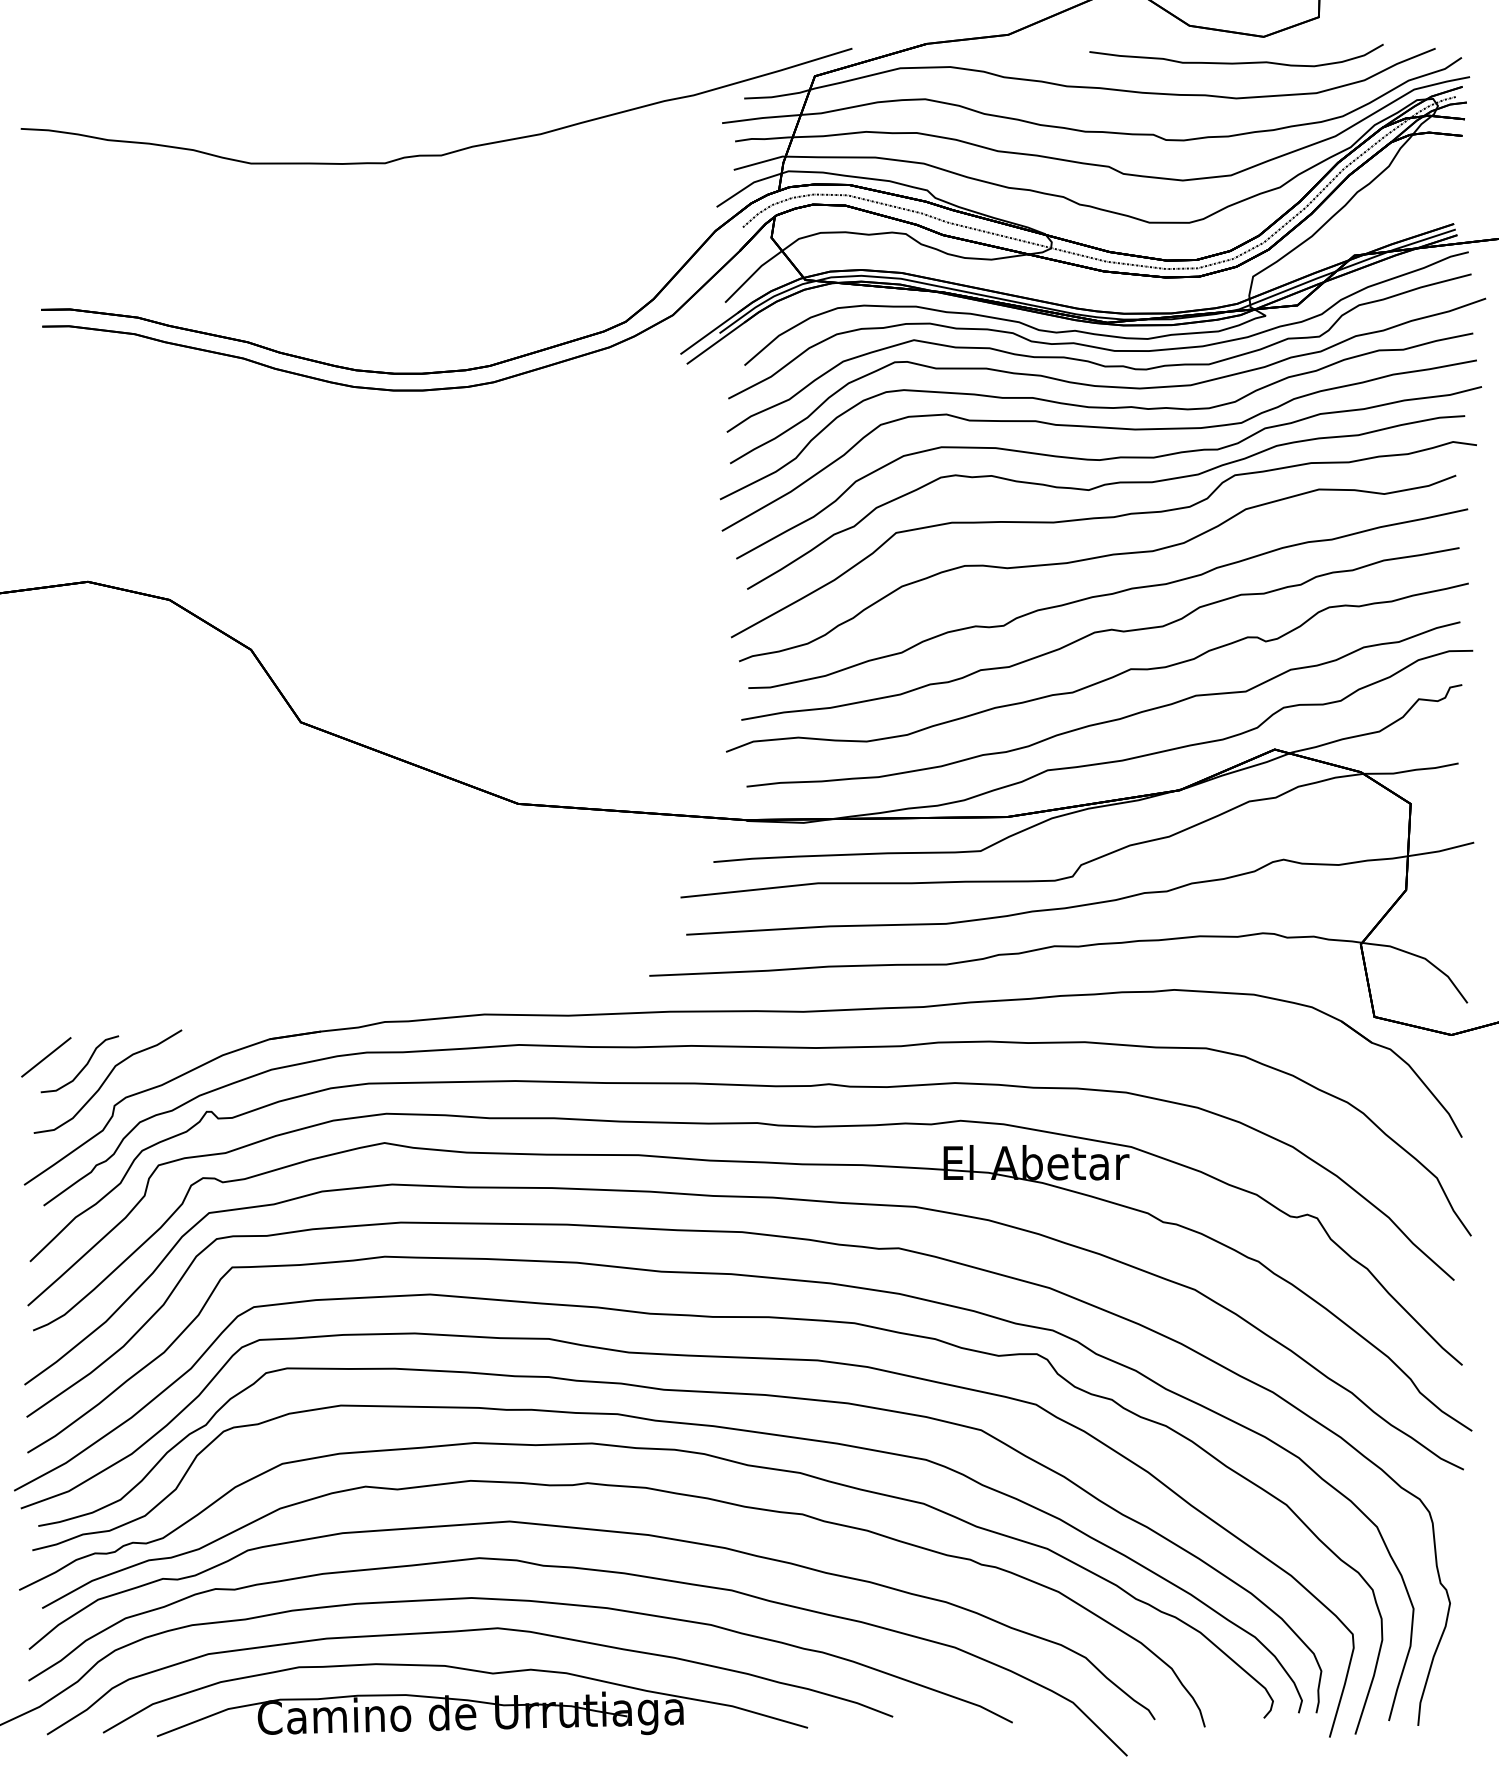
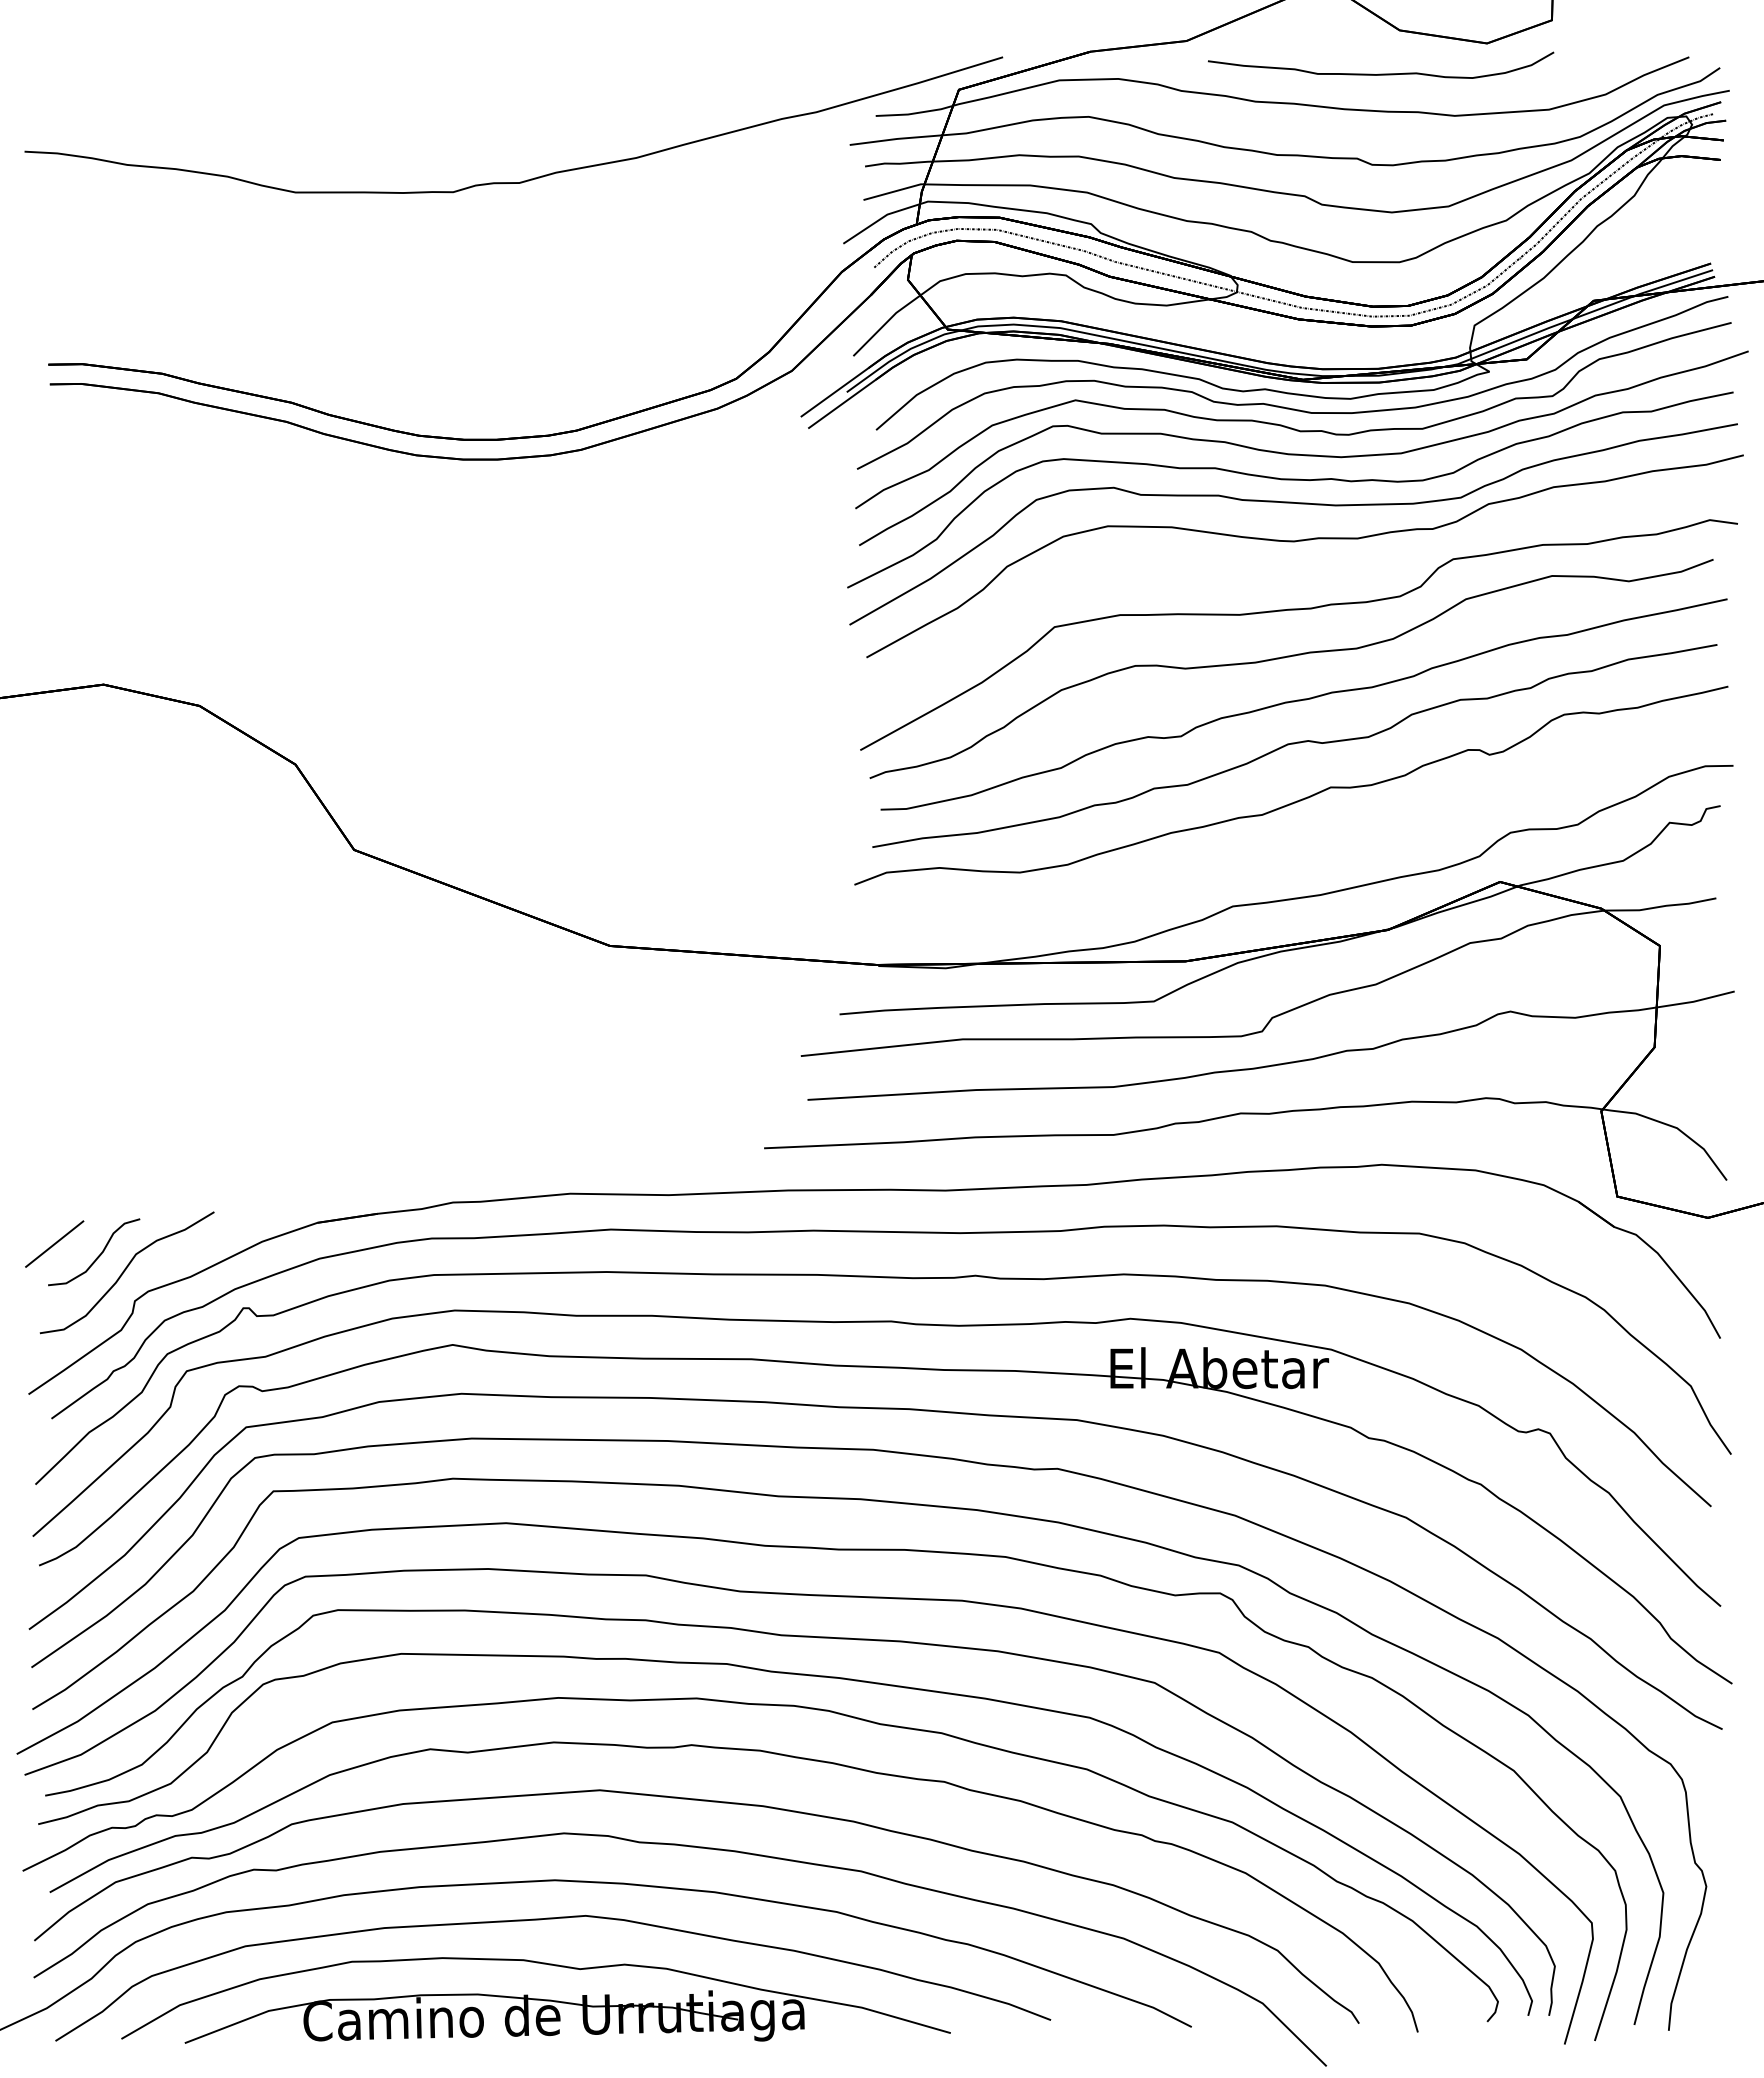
curve: (1236, 62) -> (1381, 73), moved
curve: (1100, 487) -> (1294, 573), removed
part: (1106, 721) -> (1301, 848), removed

